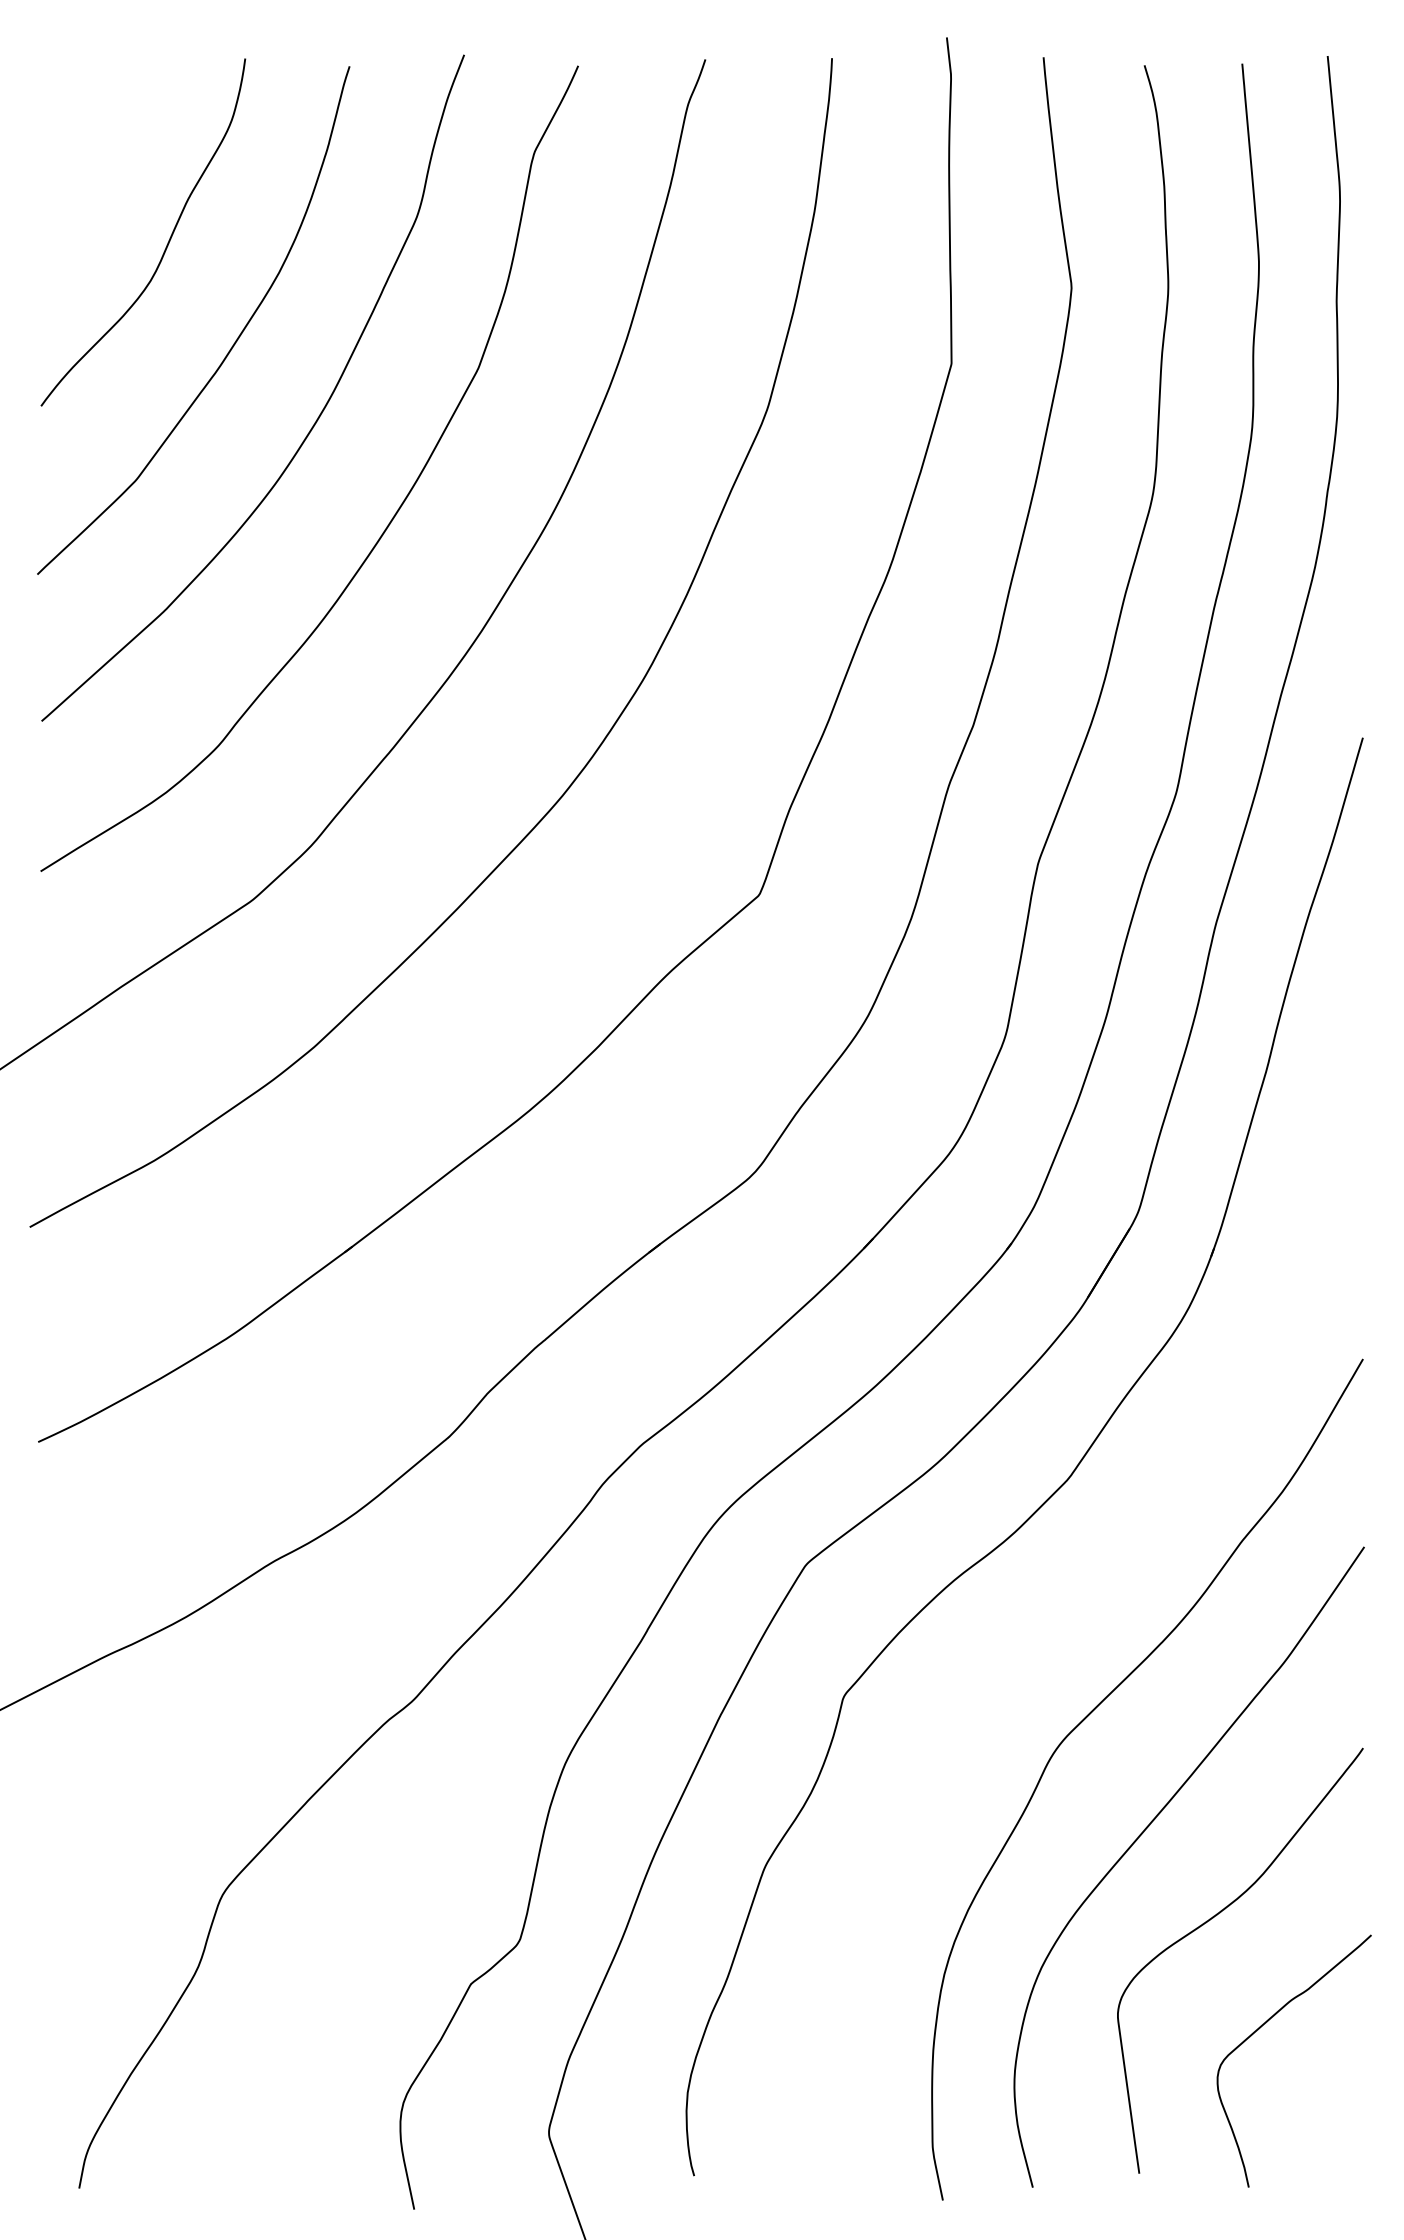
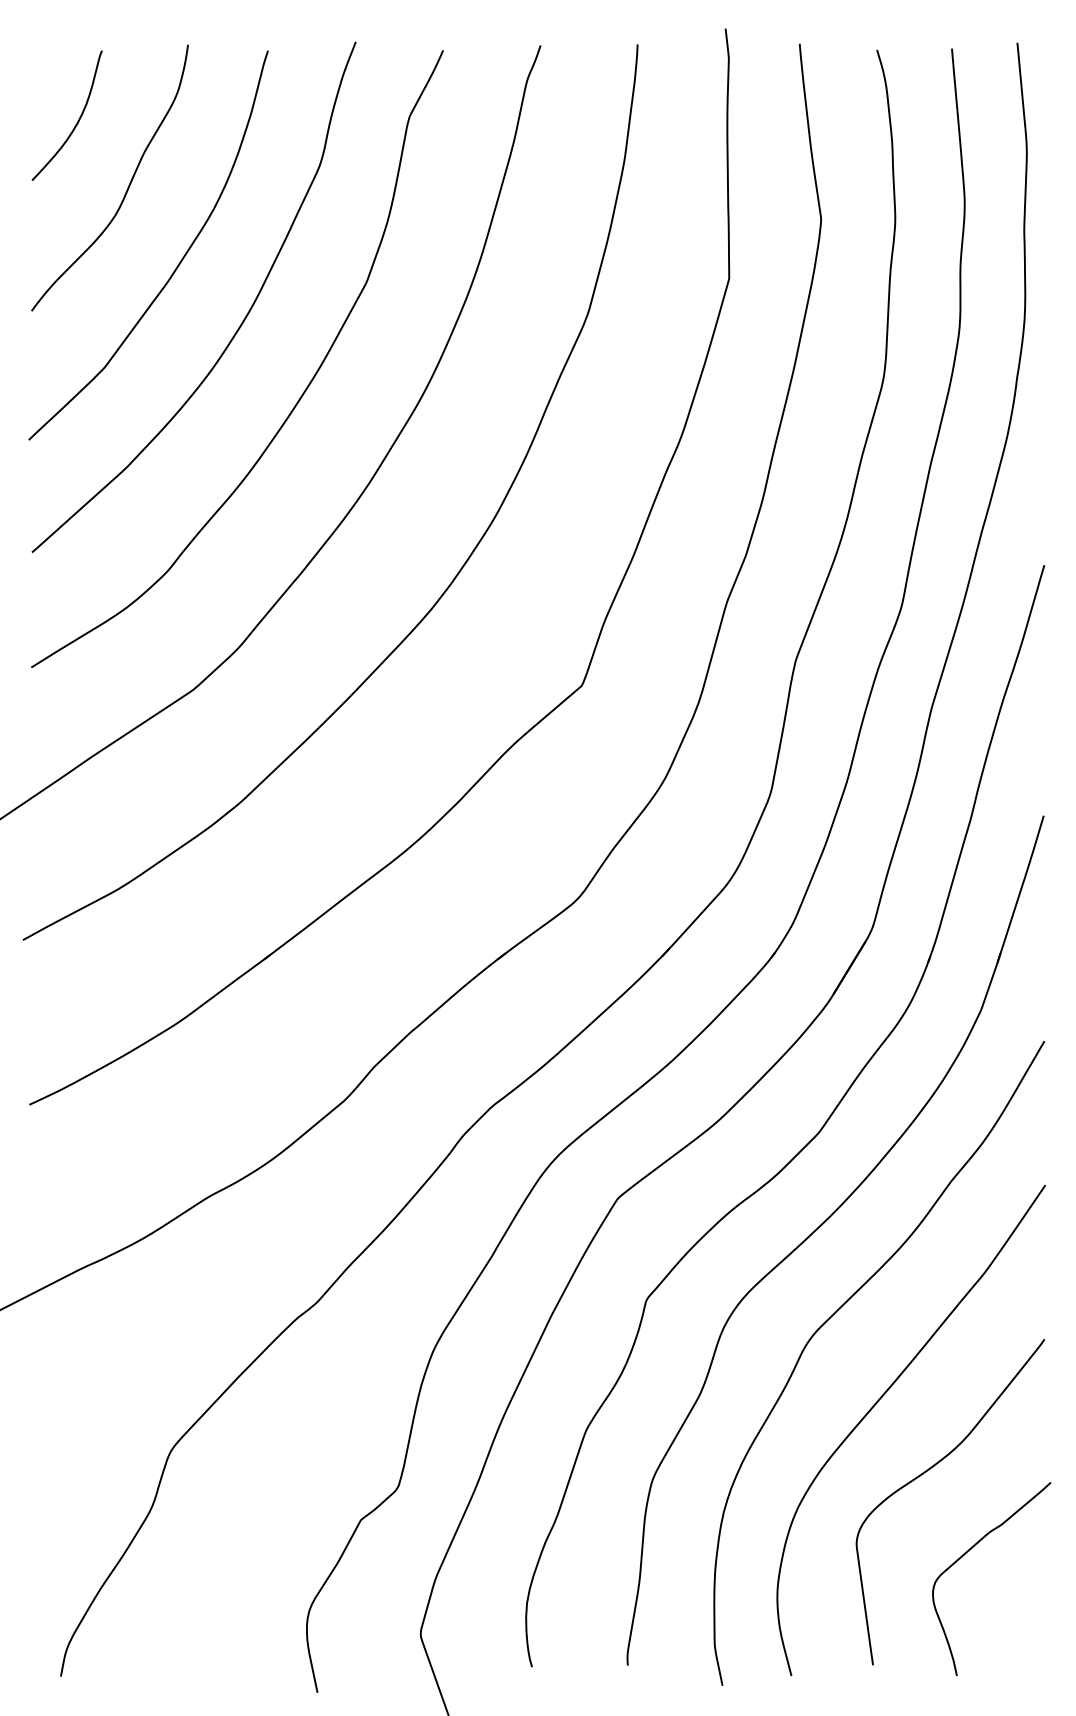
curve: (99, 160) -> (76, 122), added
part: (1072, 1600) -> (821, 1226), added

